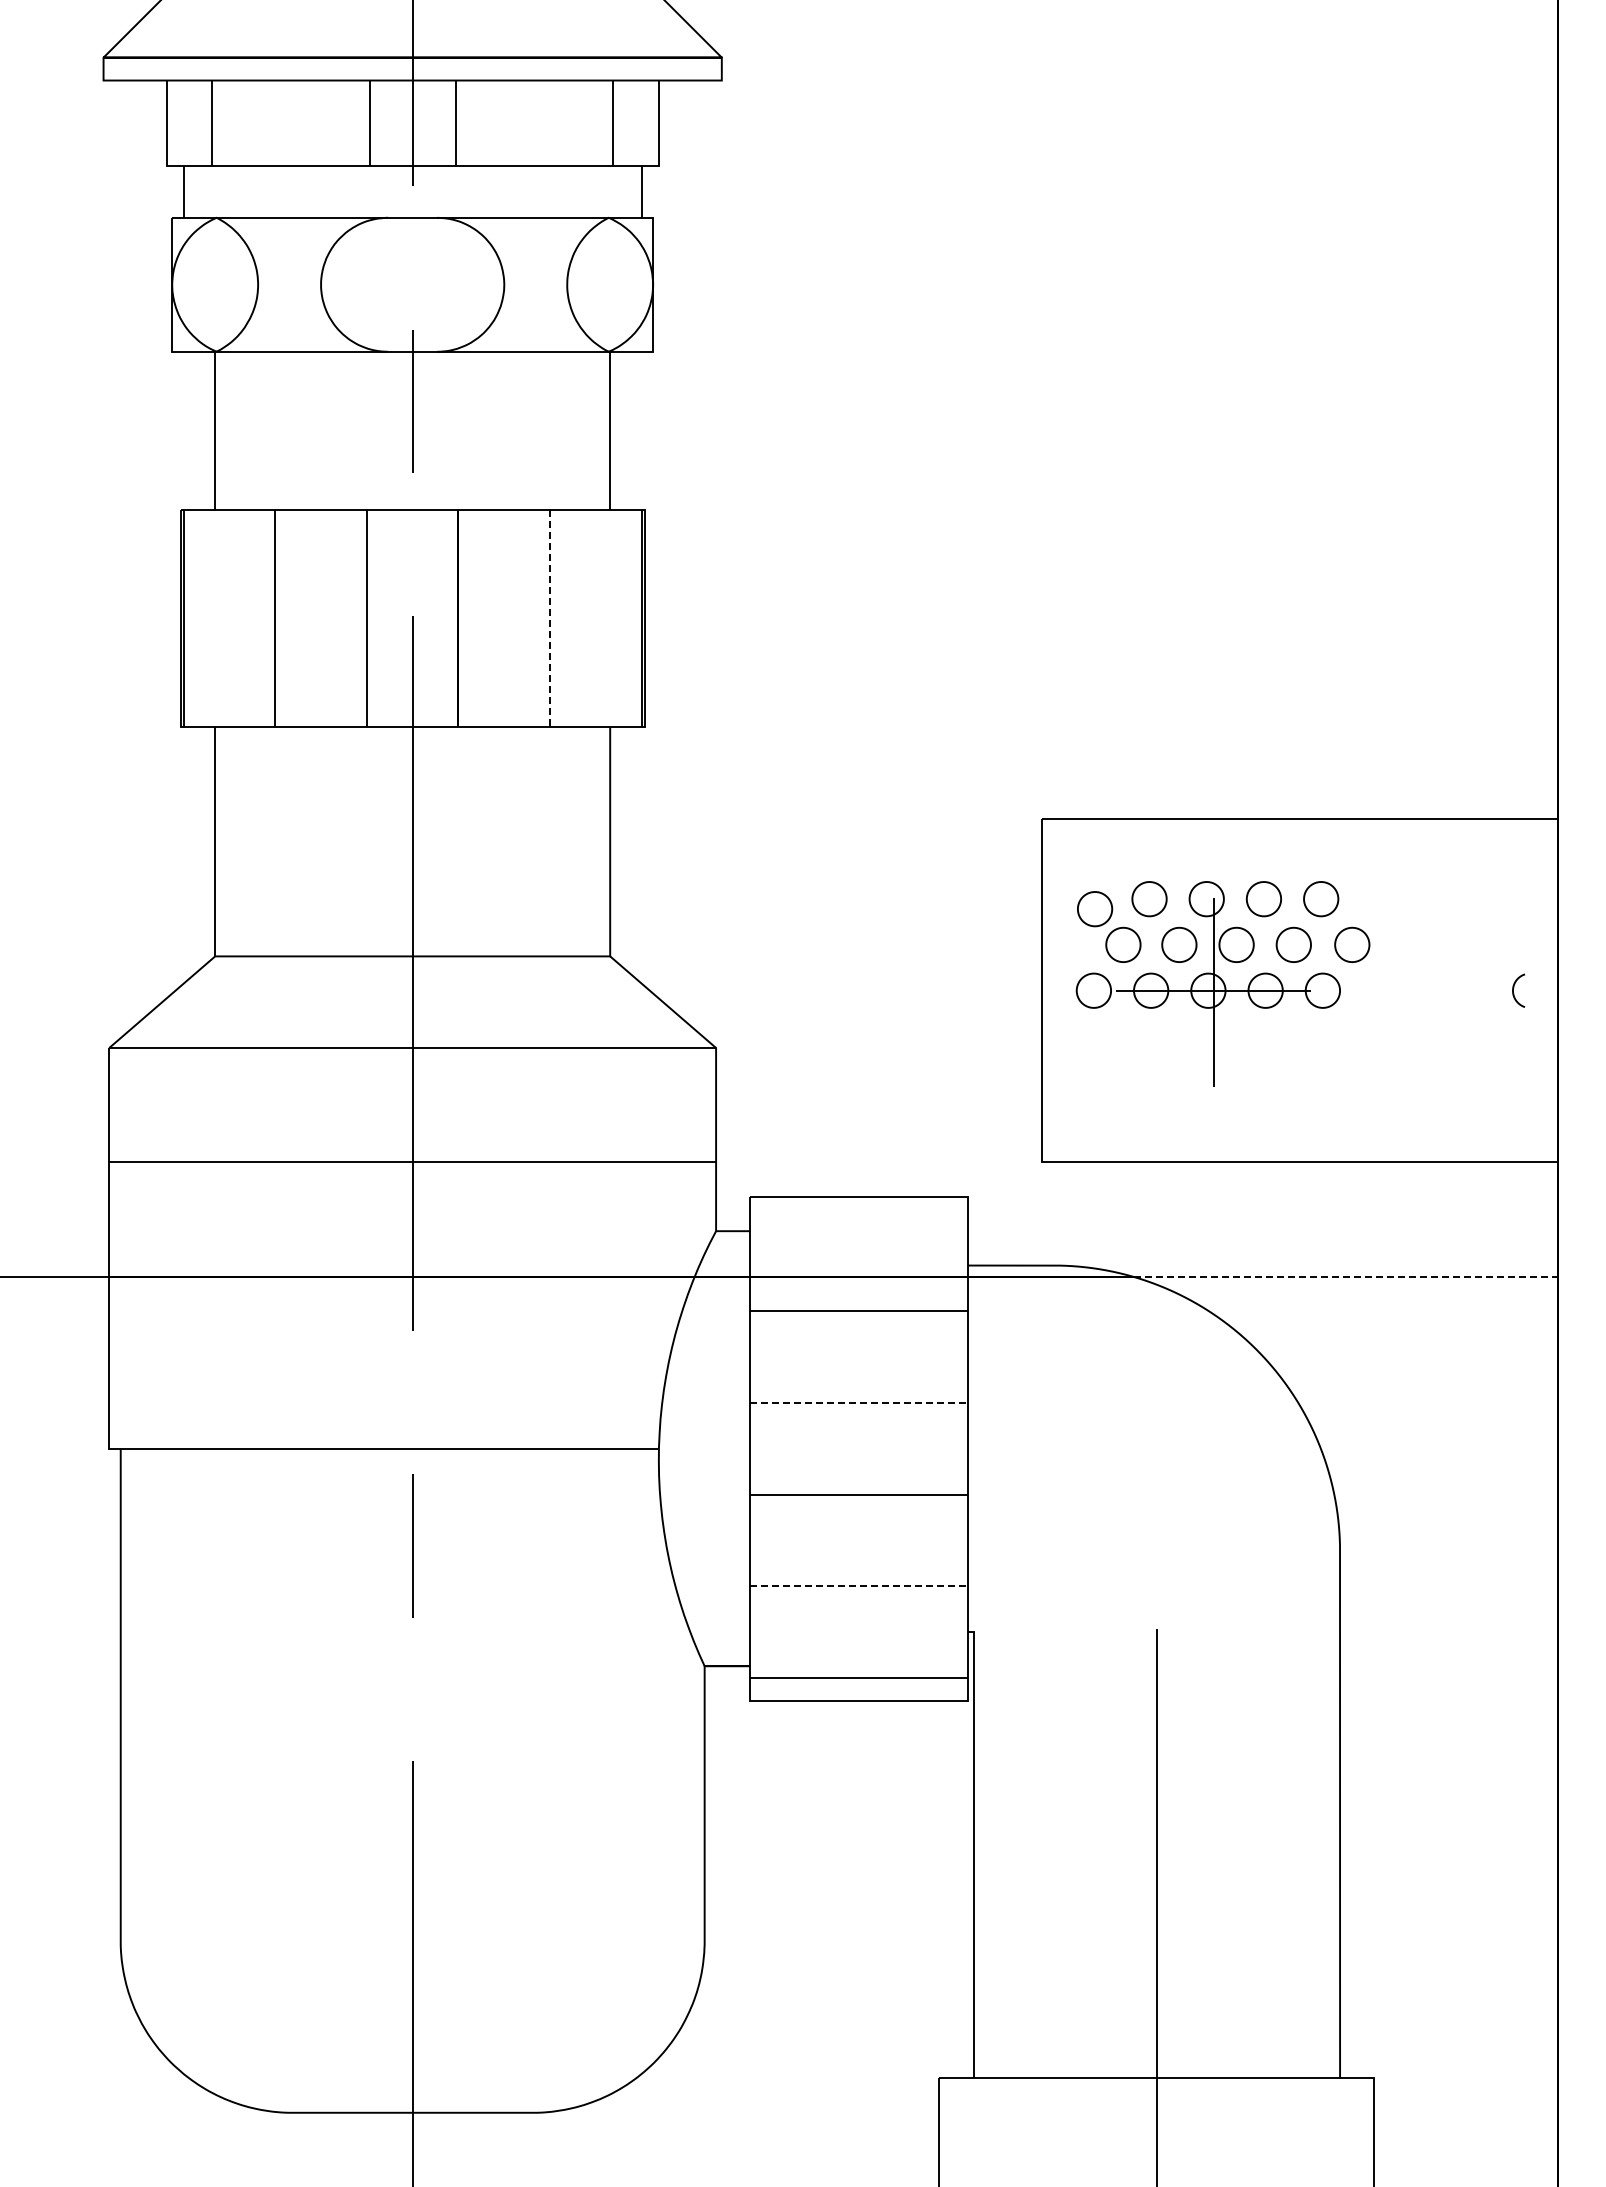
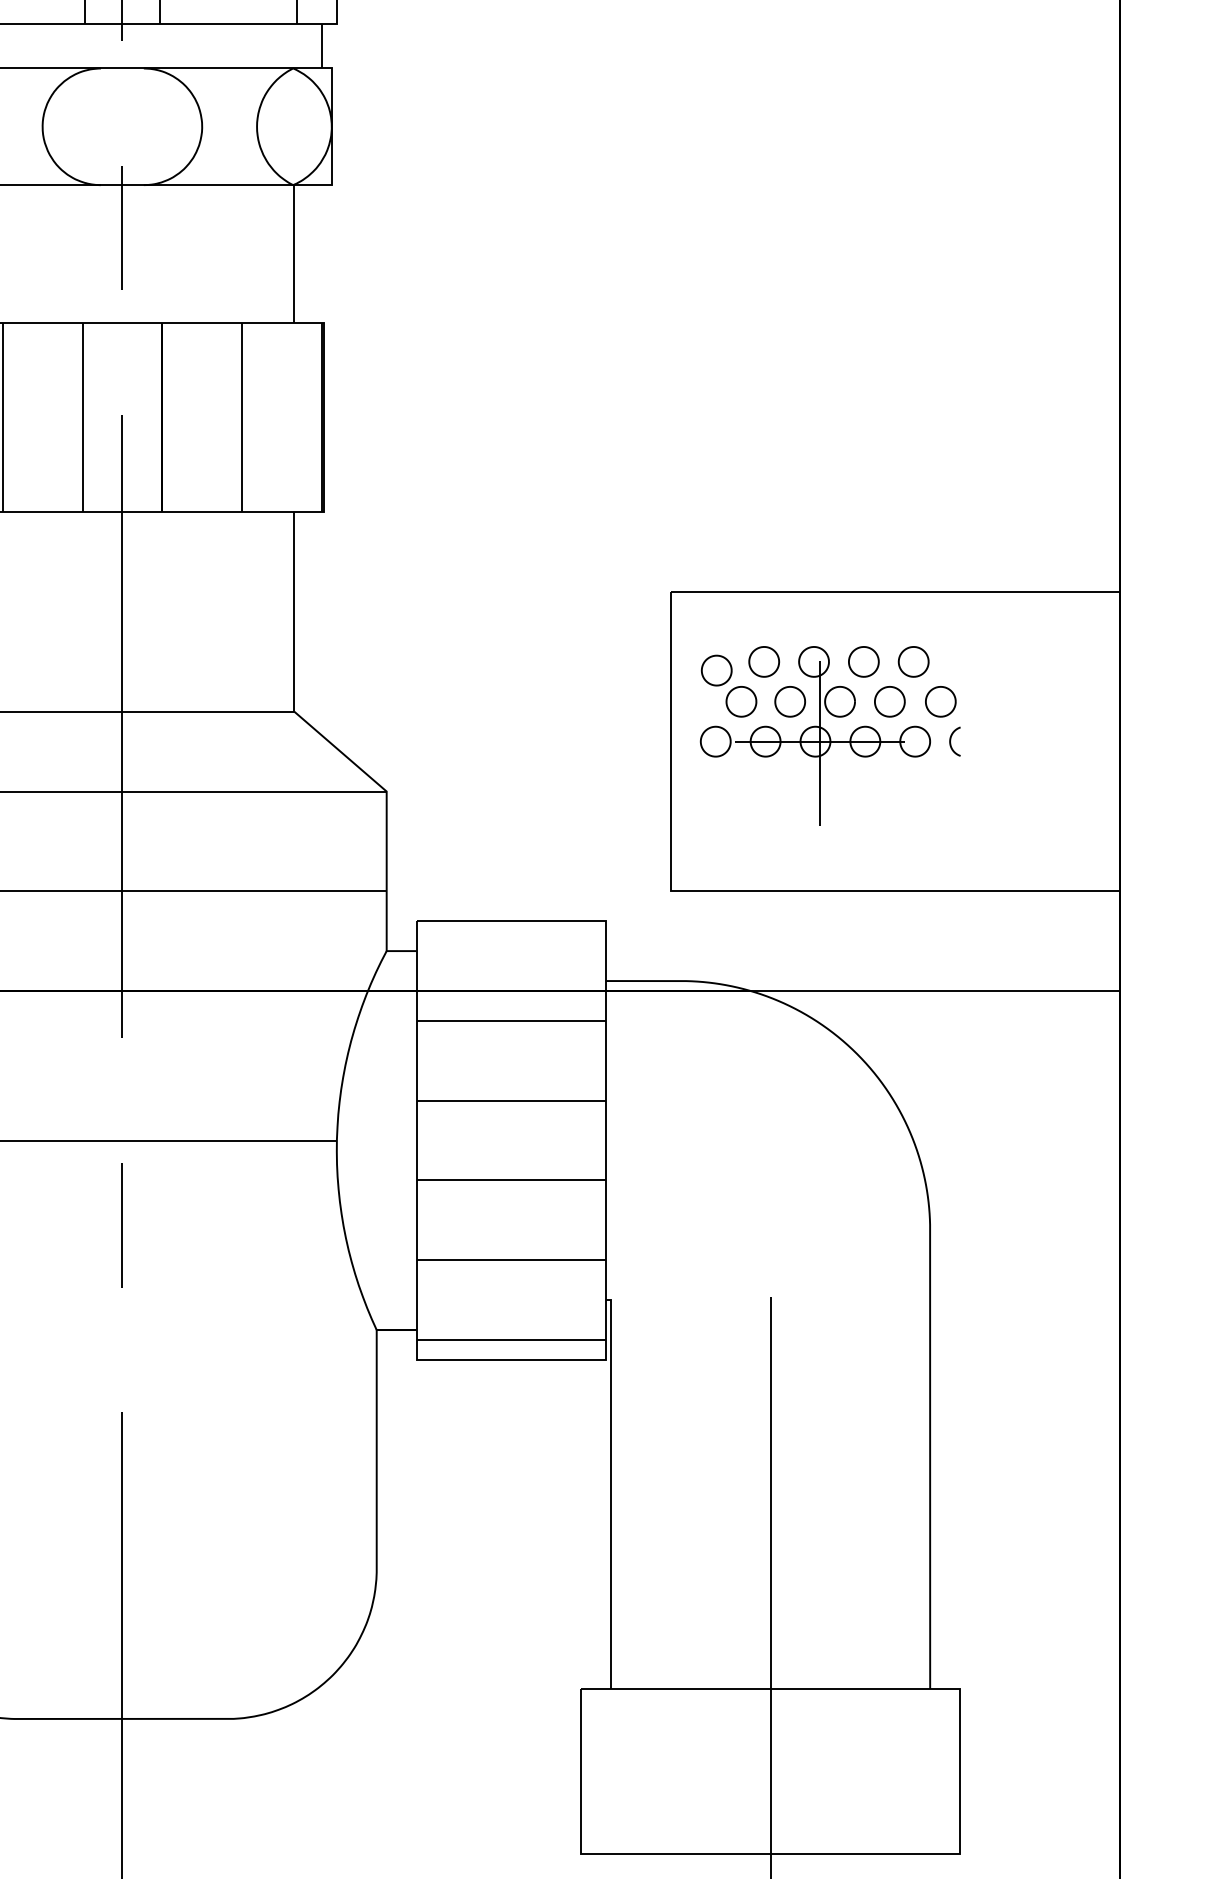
line: (550, 618) -> (242, 417), dashed -> solid
curve: (1514, 987) -> (951, 738), moved
line: (1345, 1276) -> (934, 990), dashed -> solid
line: (859, 1402) -> (511, 1100), dashed -> solid
line: (859, 1586) -> (511, 1260), dashed -> solid

